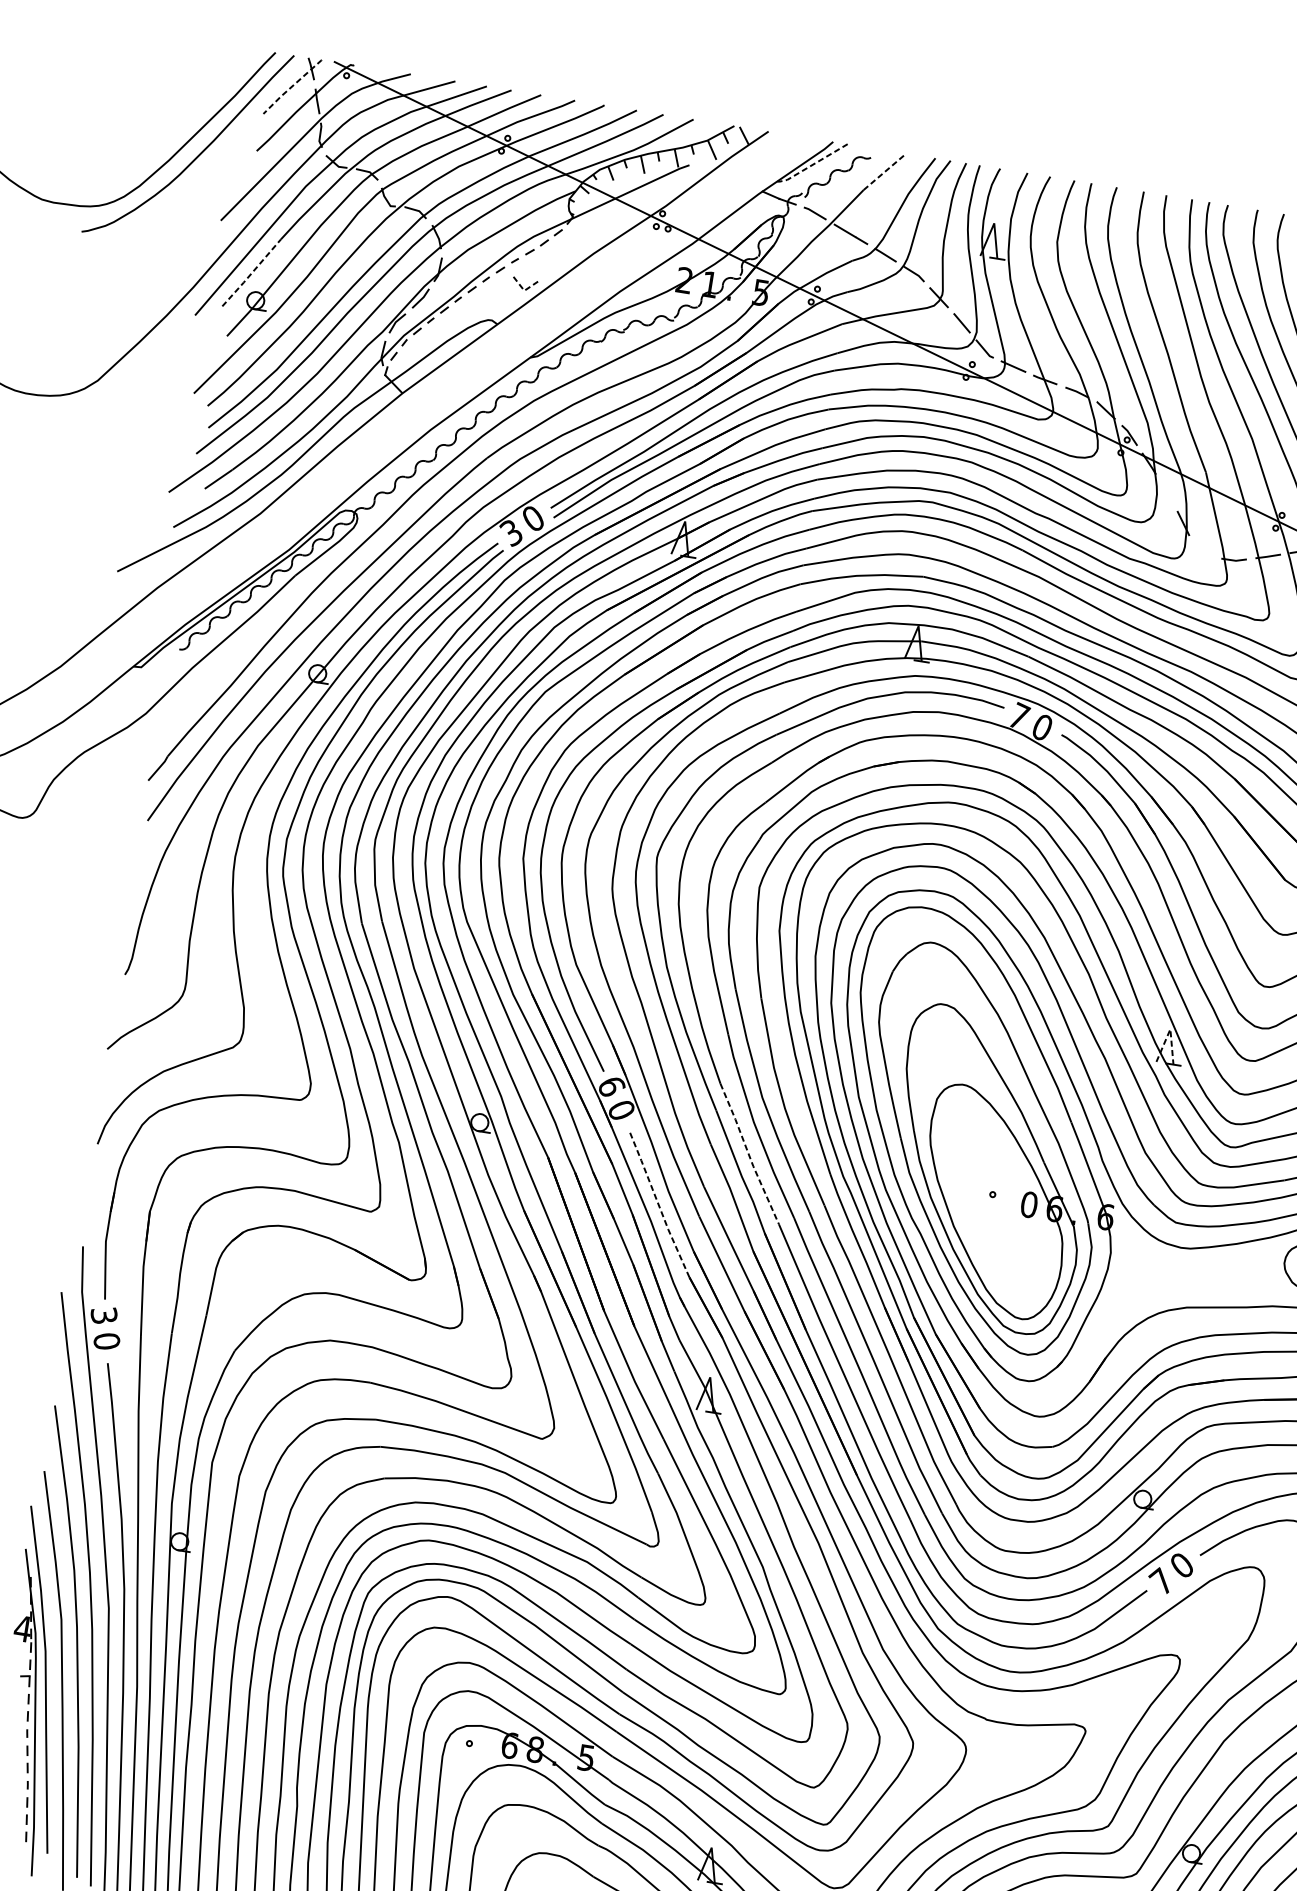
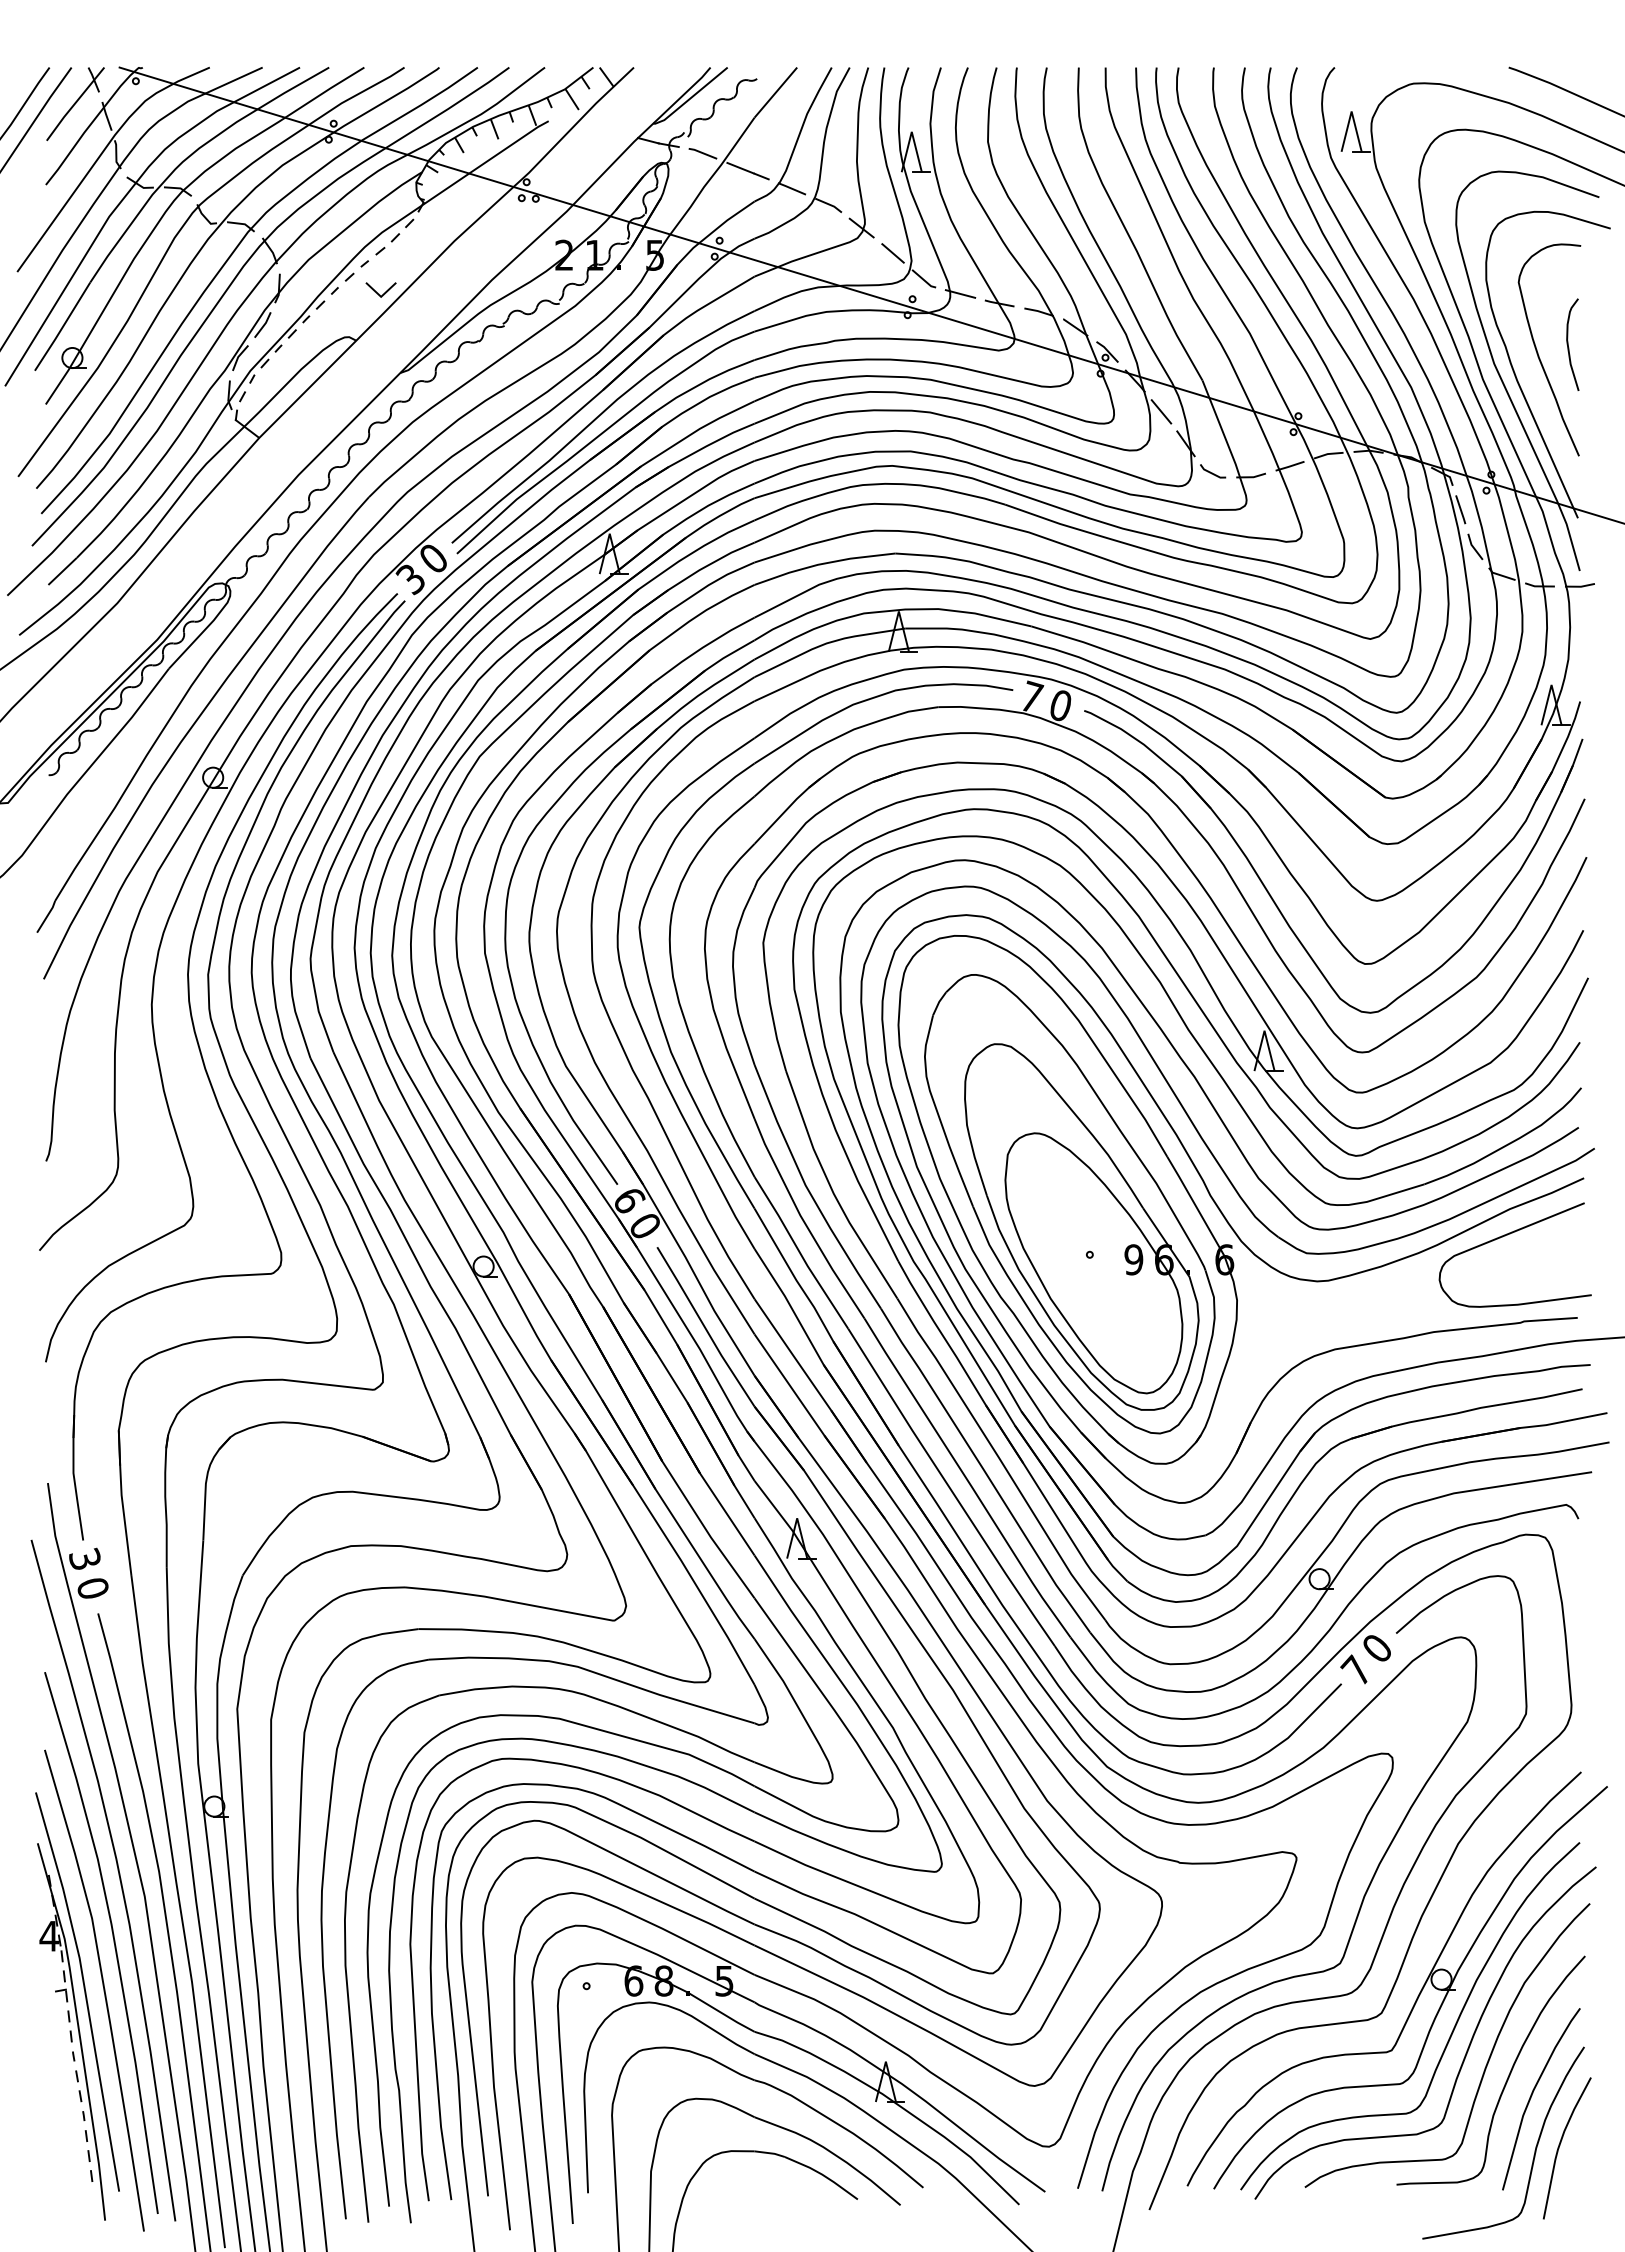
line: (291, 86) -> (74, 103), dashed -> solid
line: (812, 165) -> (690, 98), dashed -> solid
line: (884, 171) -> (775, 92), dashed -> solid
line: (251, 273) -> (62, 327), dashed -> solid
line: (524, 290) -> (381, 296), dashed -> solid
line: (1167, 492) -> (1161, 411), added
line: (1201, 551) -> (1212, 472), added
line: (1170, 1029) -> (1264, 1030), dashed -> solid
line: (748, 1154) -> (800, 1253), dashed -> solid
line: (658, 1203) -> (704, 1326), dashed -> solid
text: (1028, 1204) -> (1133, 1259), 0 -> 9

